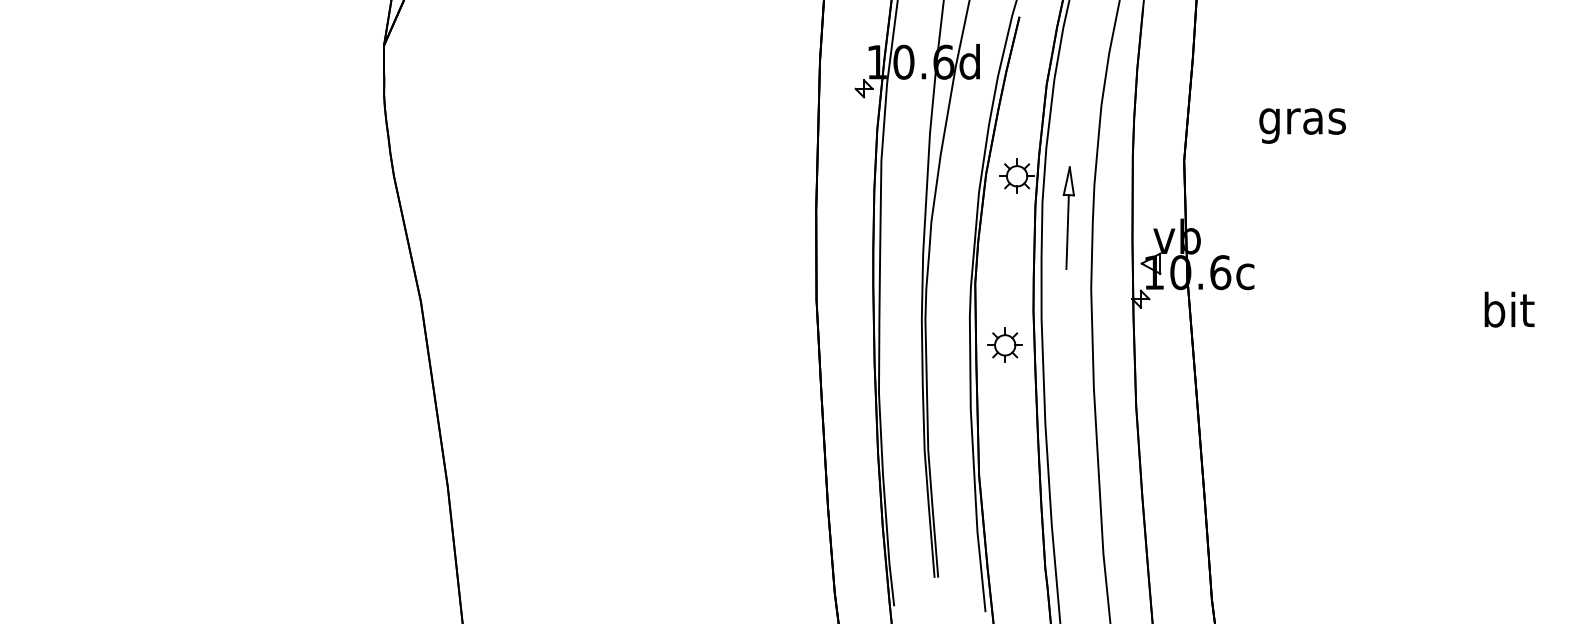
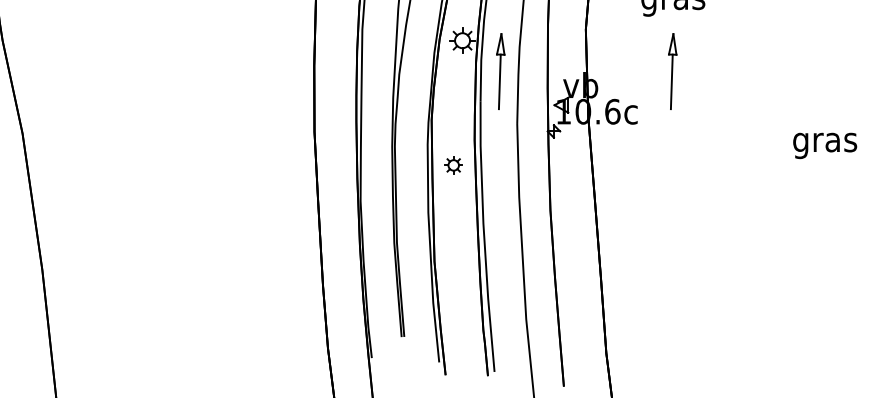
part: (1301, 217) -> (672, 71), added
text: (1508, 313) -> (825, 141), bit -> gras
part: (1004, 344) -> (453, 164), size x0.7

